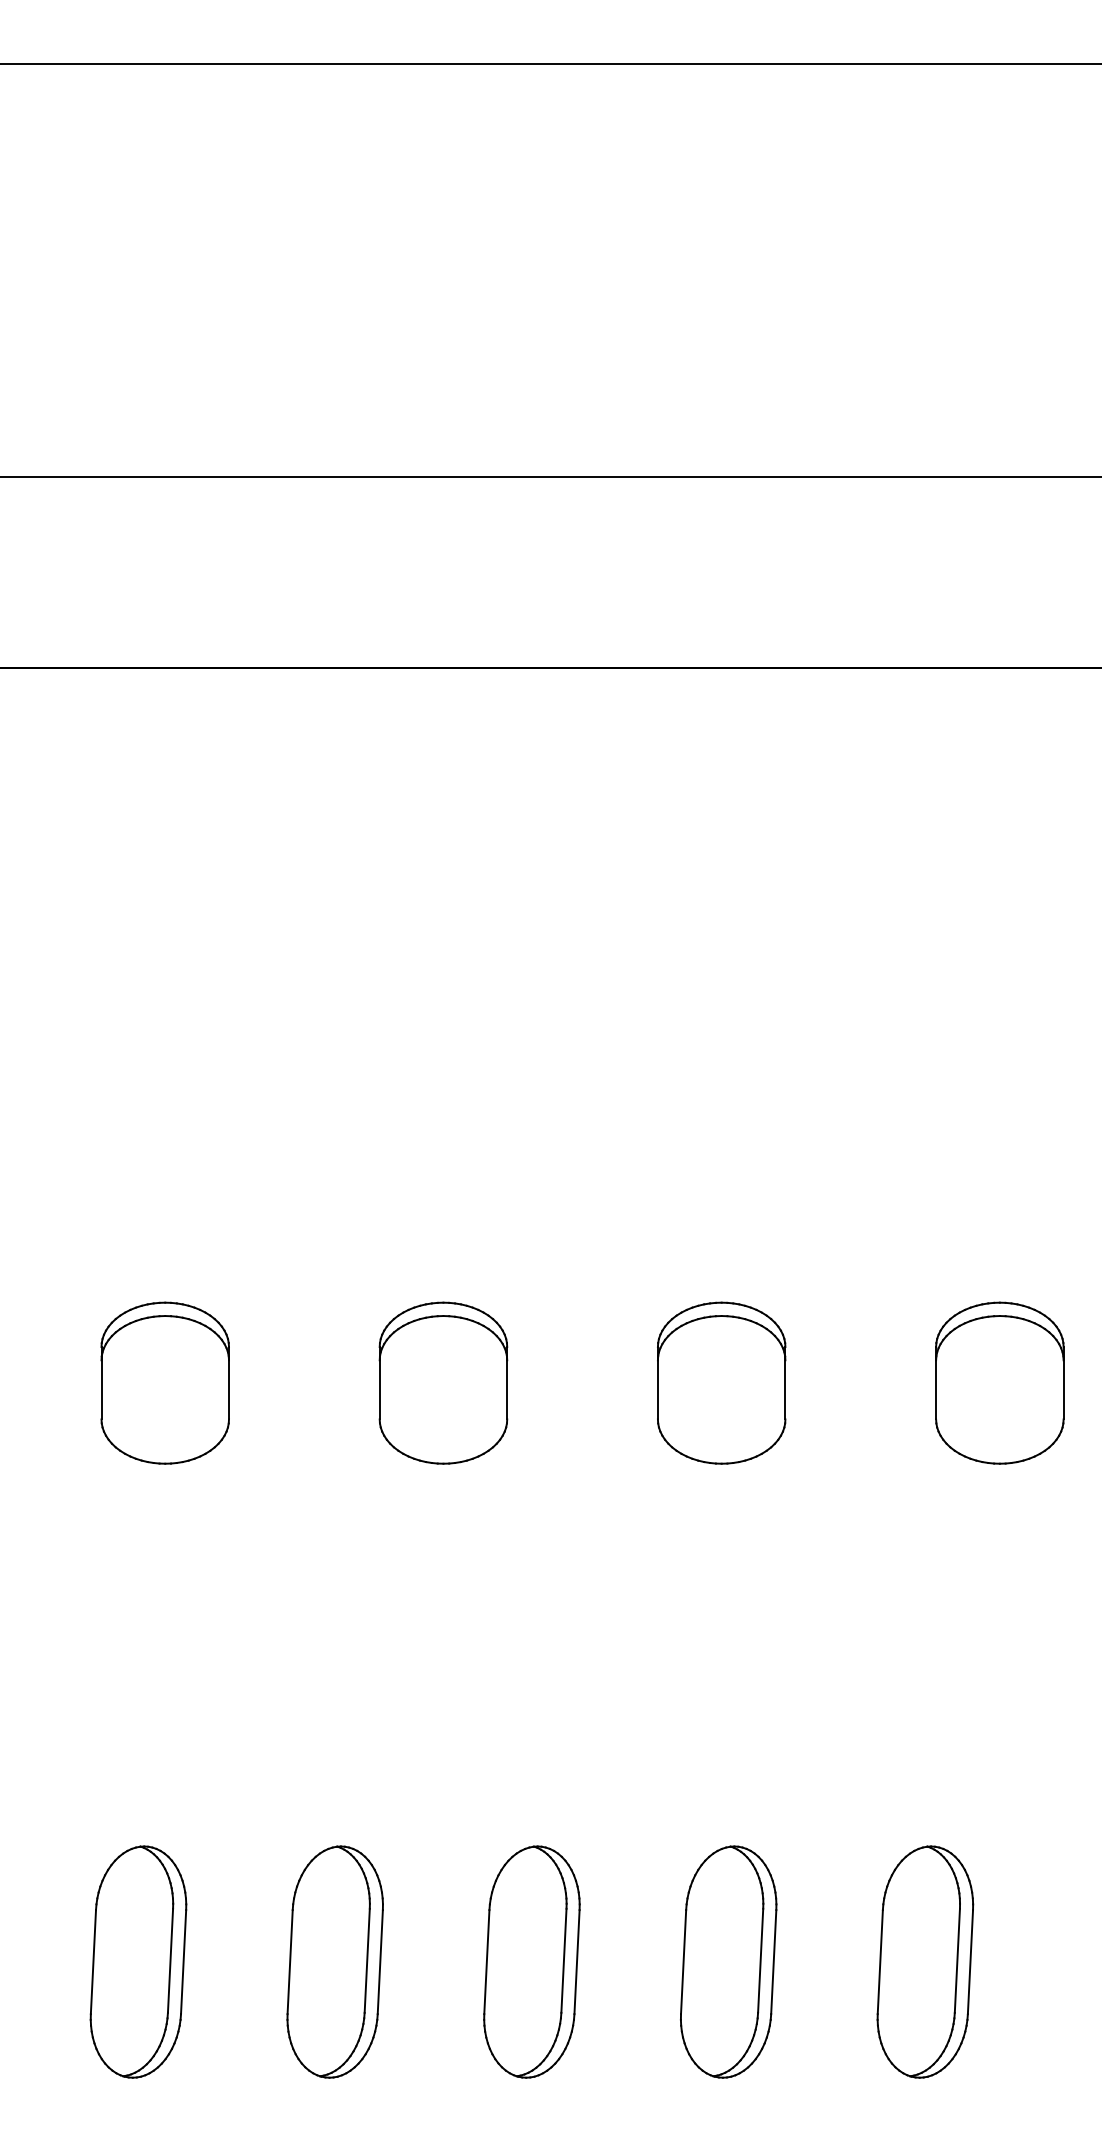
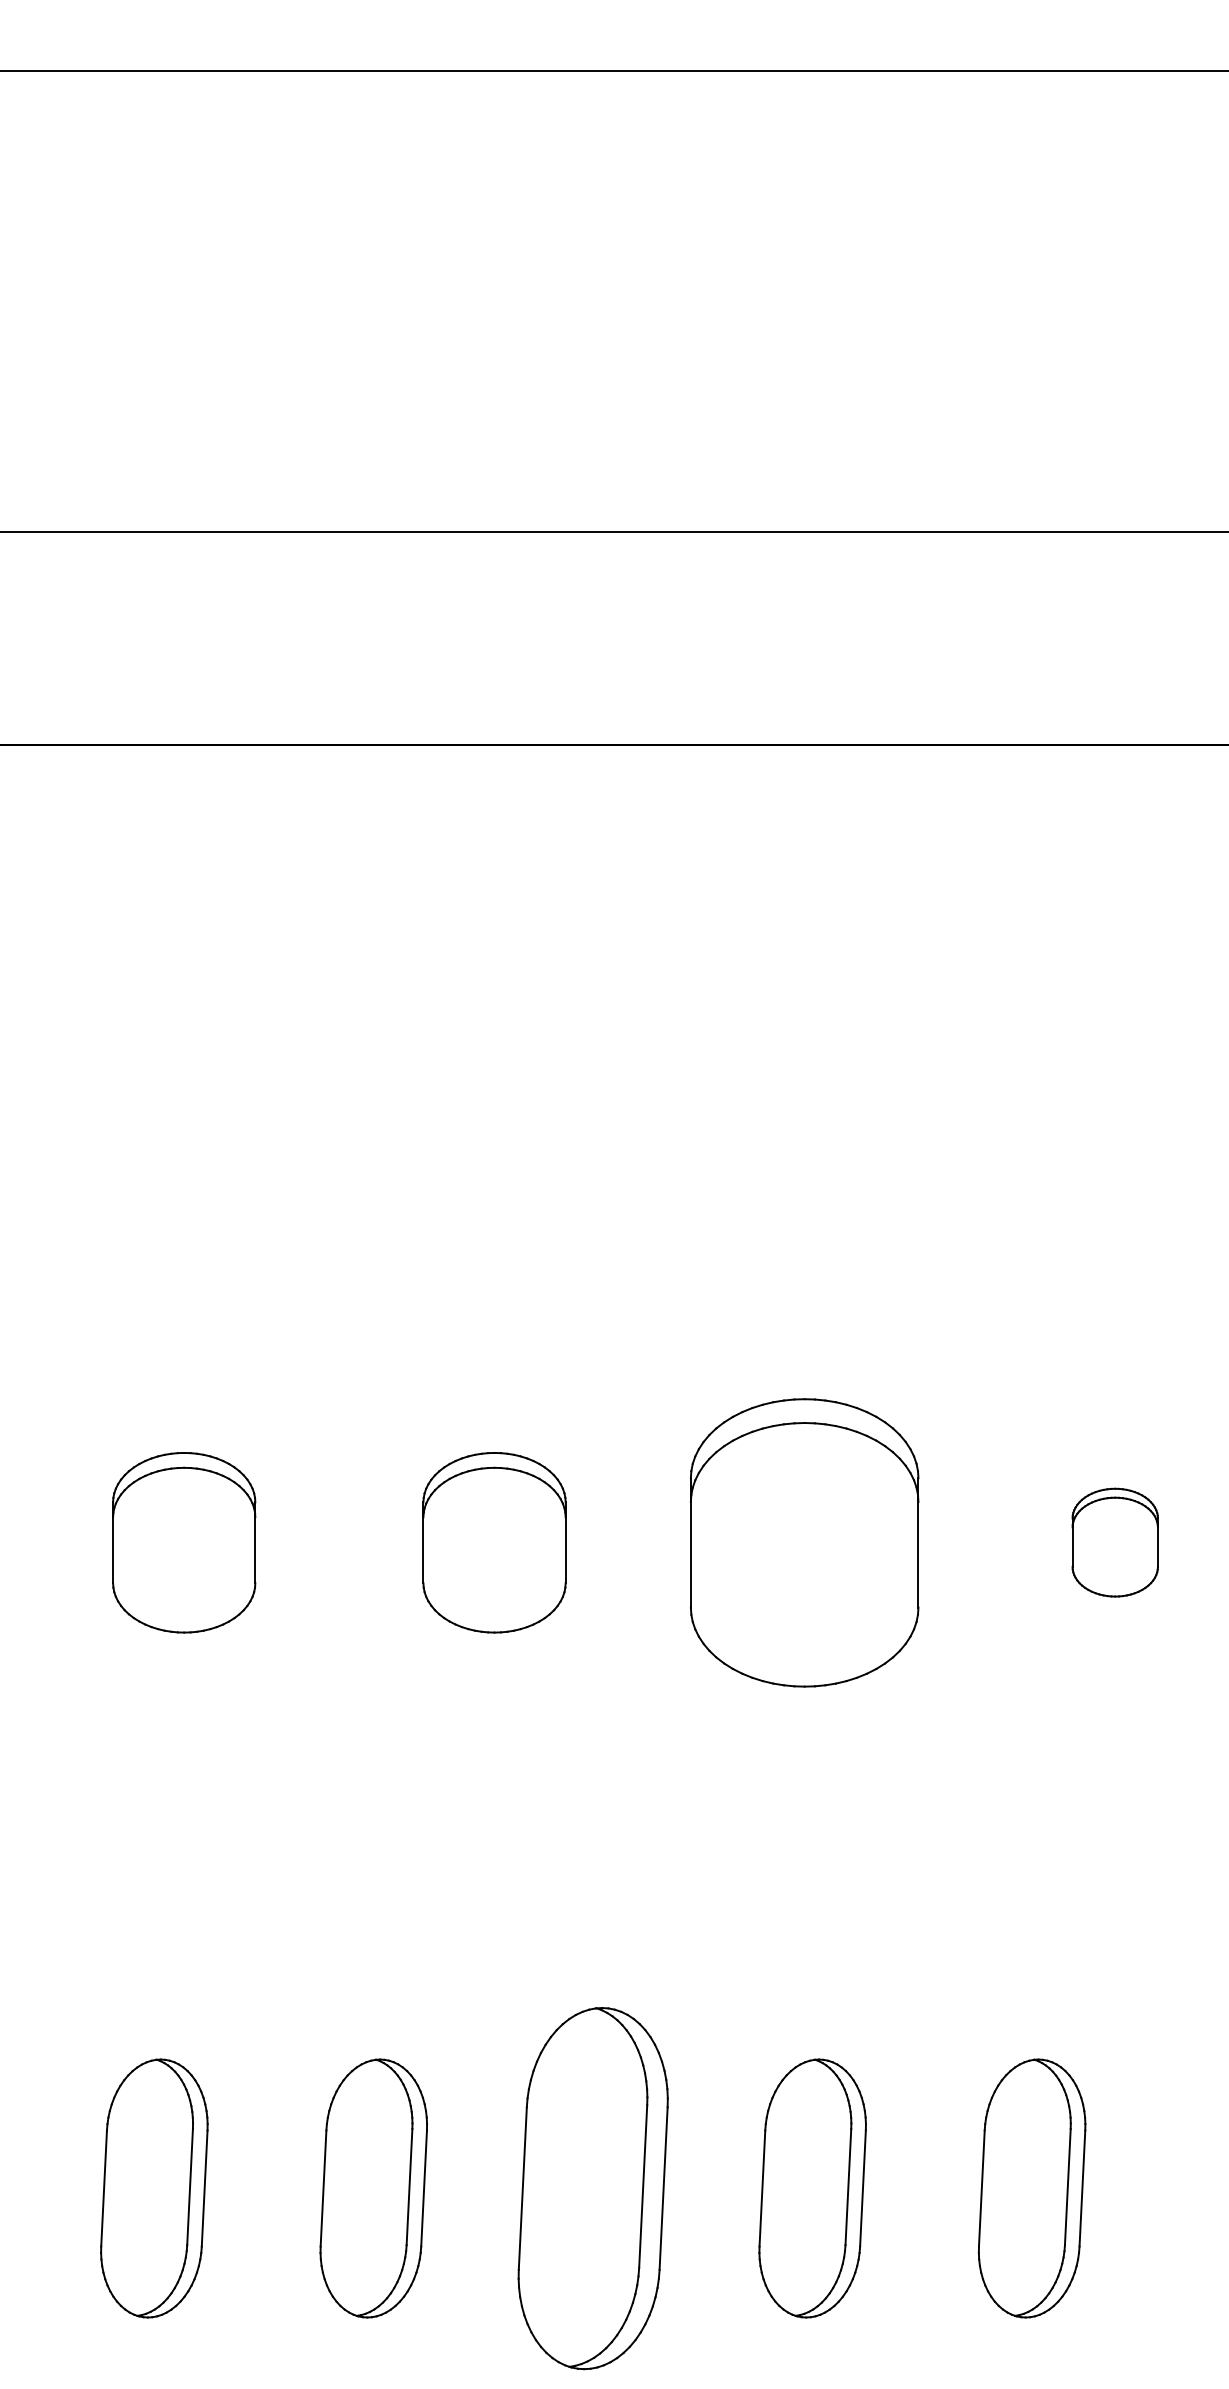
part: (721, 1382) -> (804, 1541), size x1.6
part: (999, 1382) -> (1114, 1541), size x0.6
part: (531, 1961) -> (592, 2187), size x1.4

